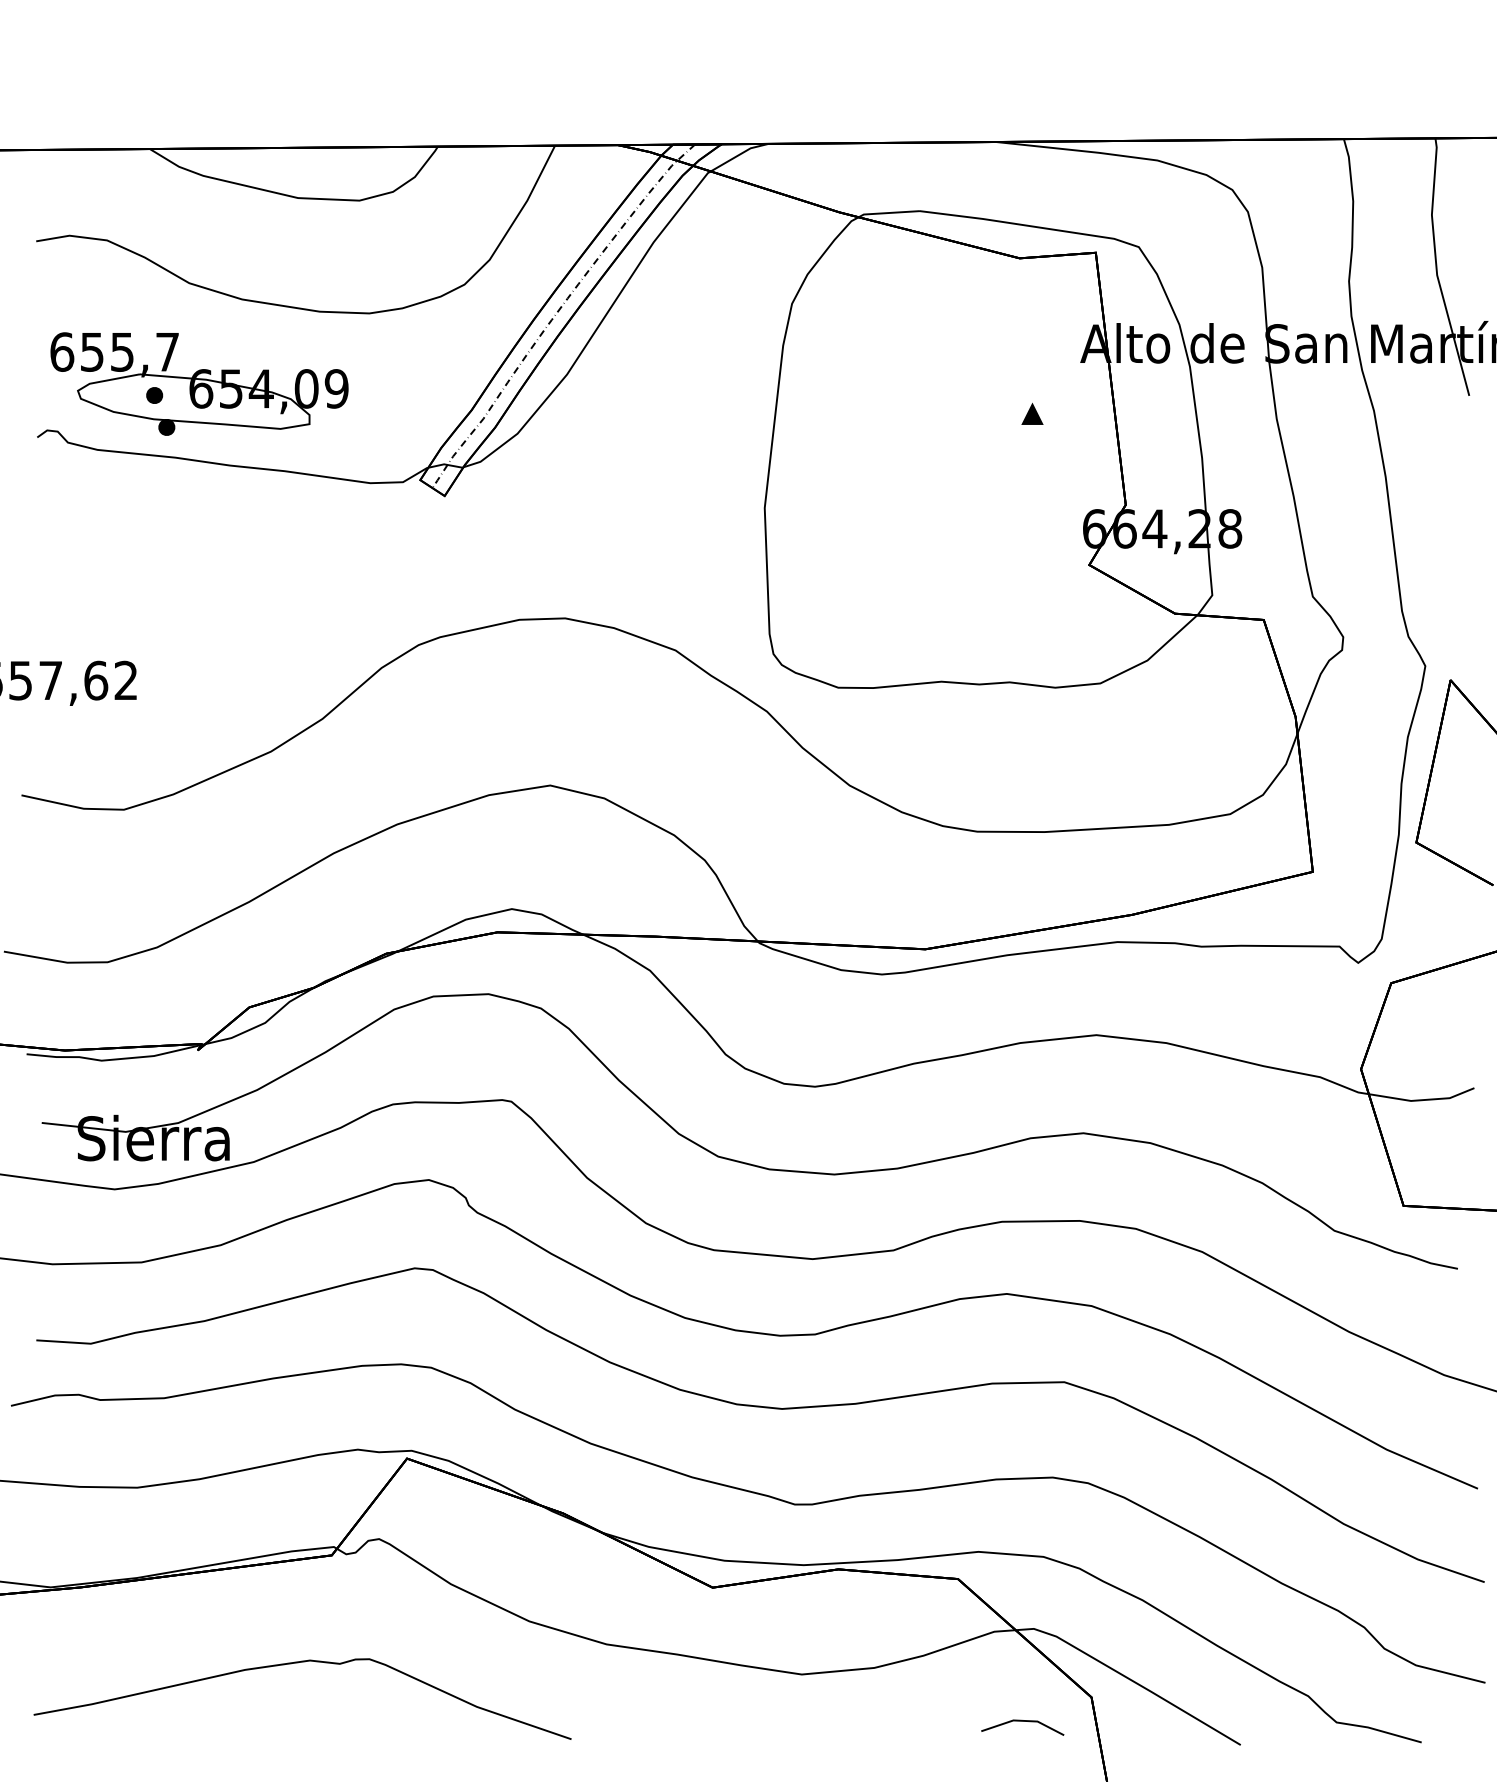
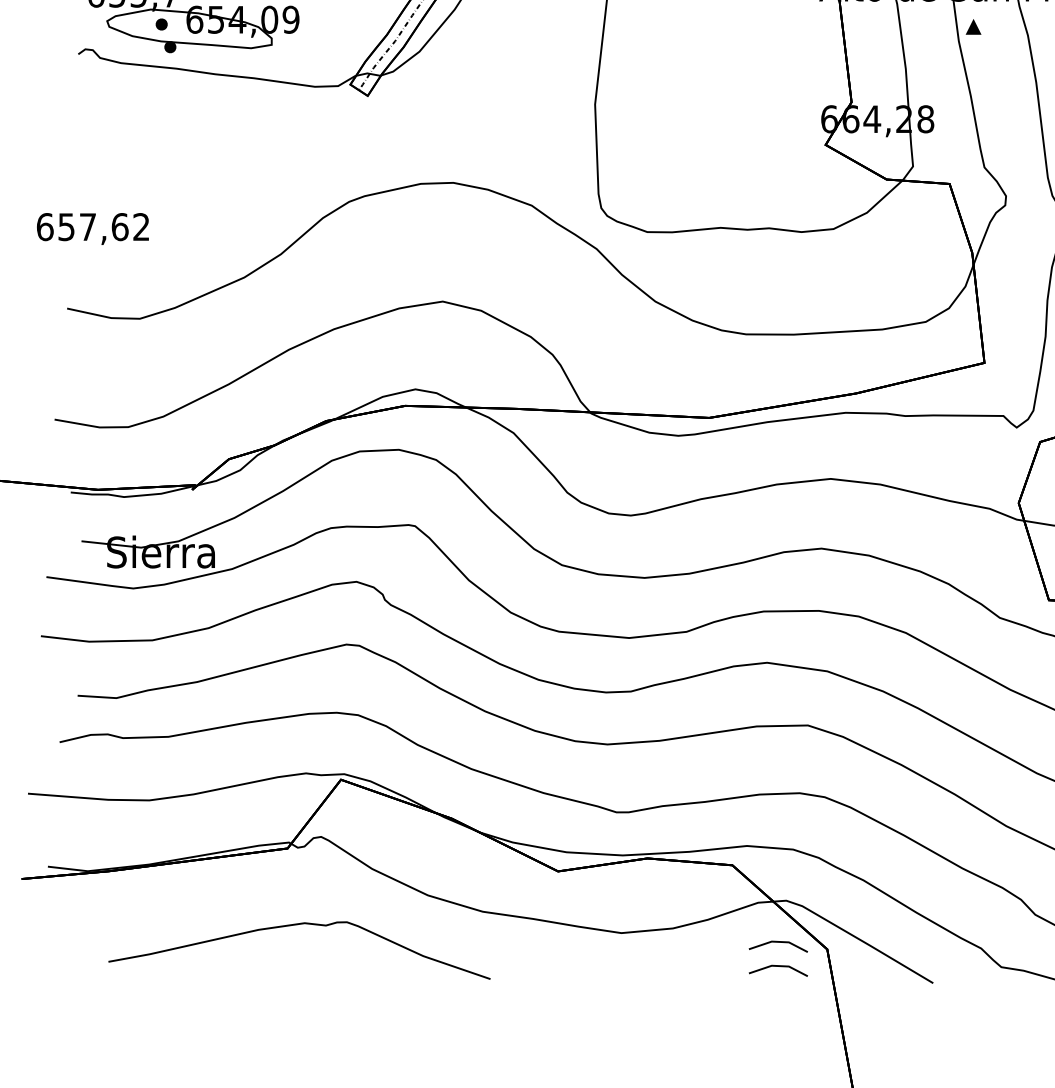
part: (1032, 413) -> (973, 26), moved
curve: (298, 1663) -> (296, 925), moved
line: (1022, 1687) -> (778, 942), added

